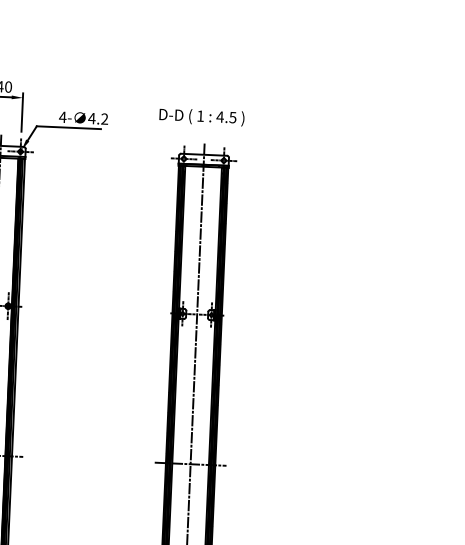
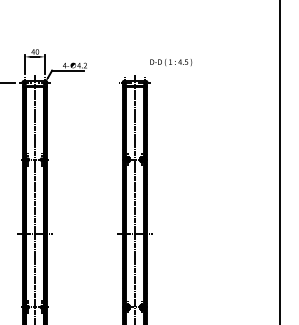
text: (202, 117) -> (171, 62), moved

